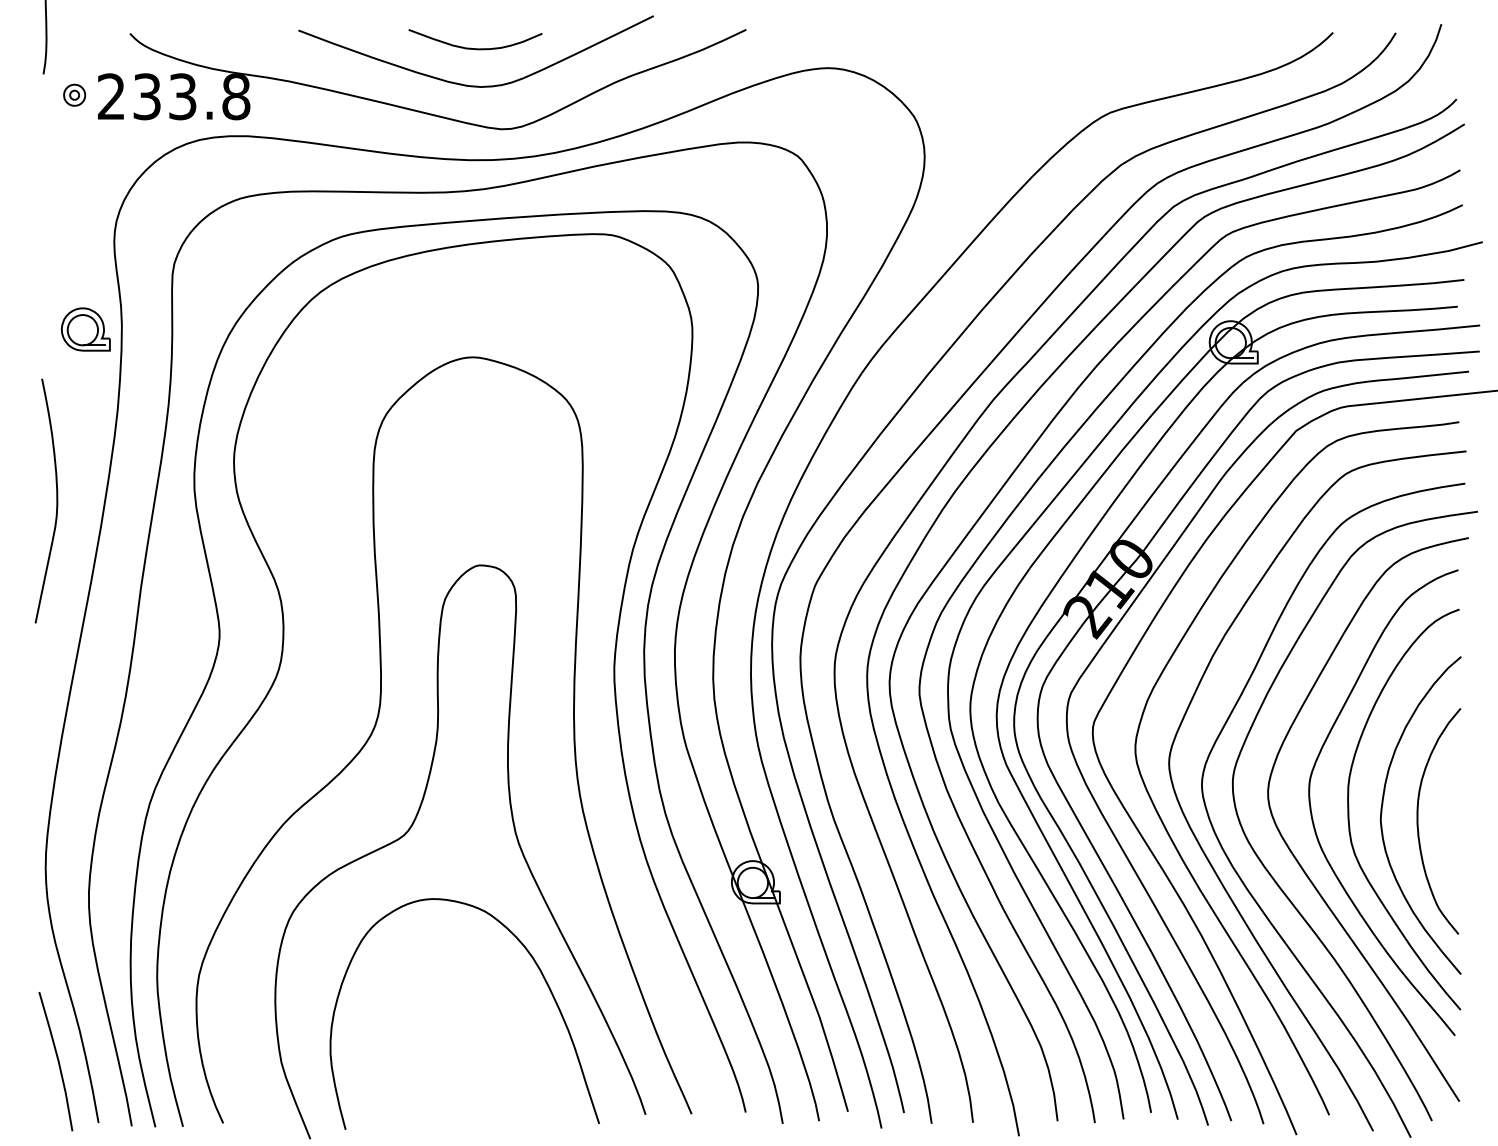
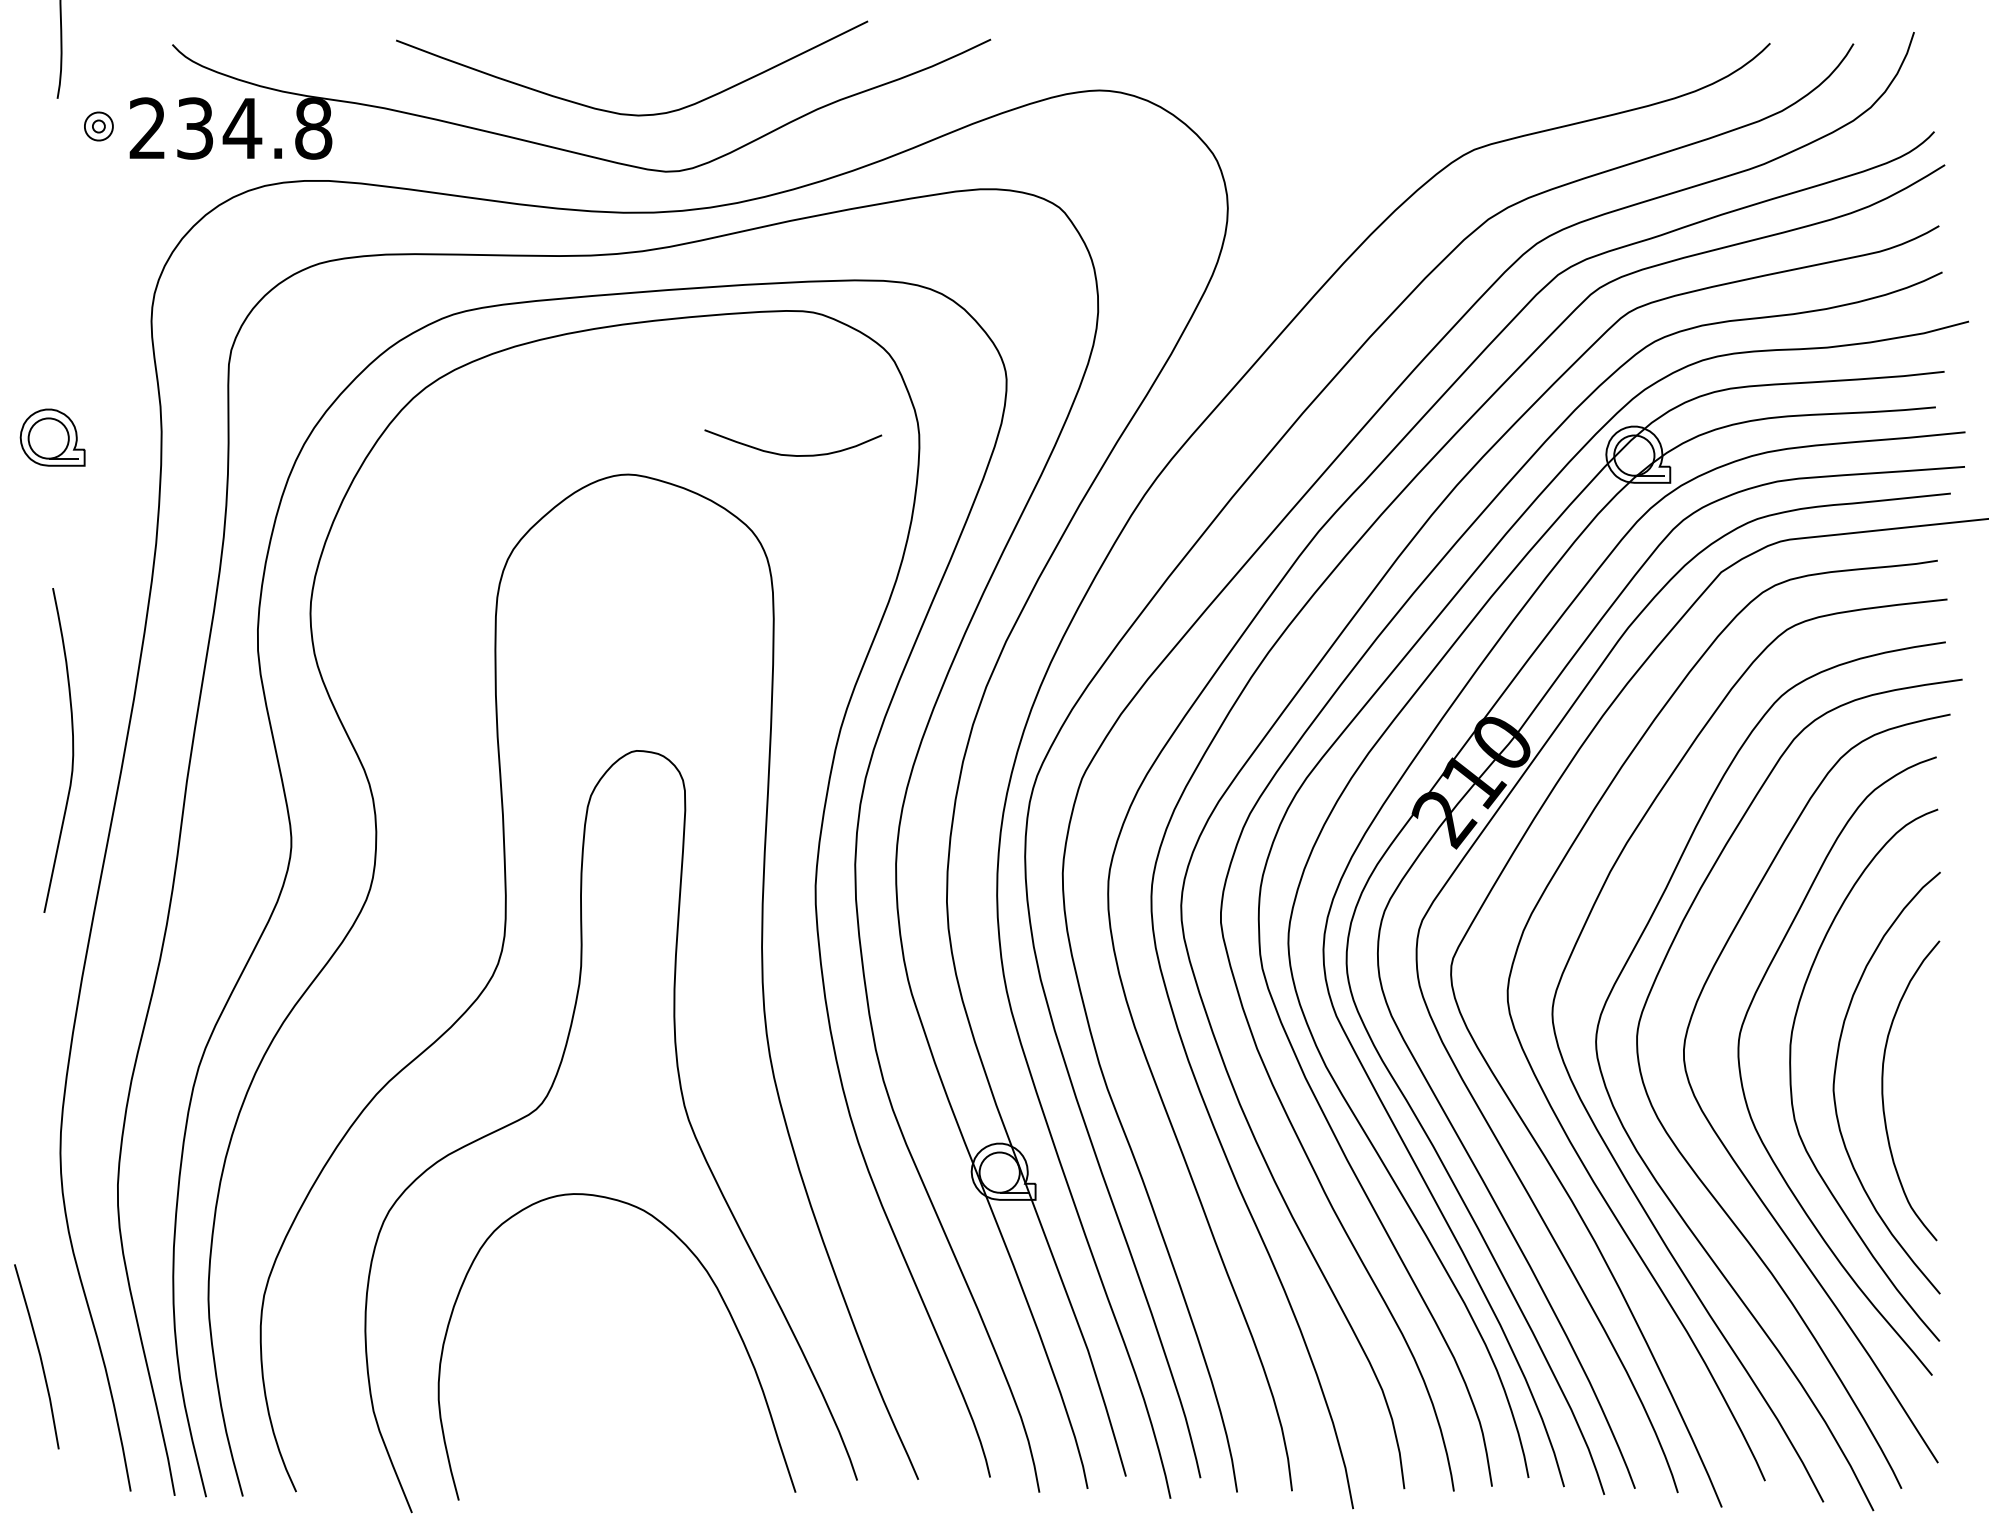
curve: (475, 48) -> (793, 454), moved
text: (182, 96) -> (242, 128), 233.8 -> 234.8
part: (85, 329) -> (52, 437), moved
curve: (56, 500) -> (72, 749), moved
line: (57, 1061) -> (38, 1356), moved

